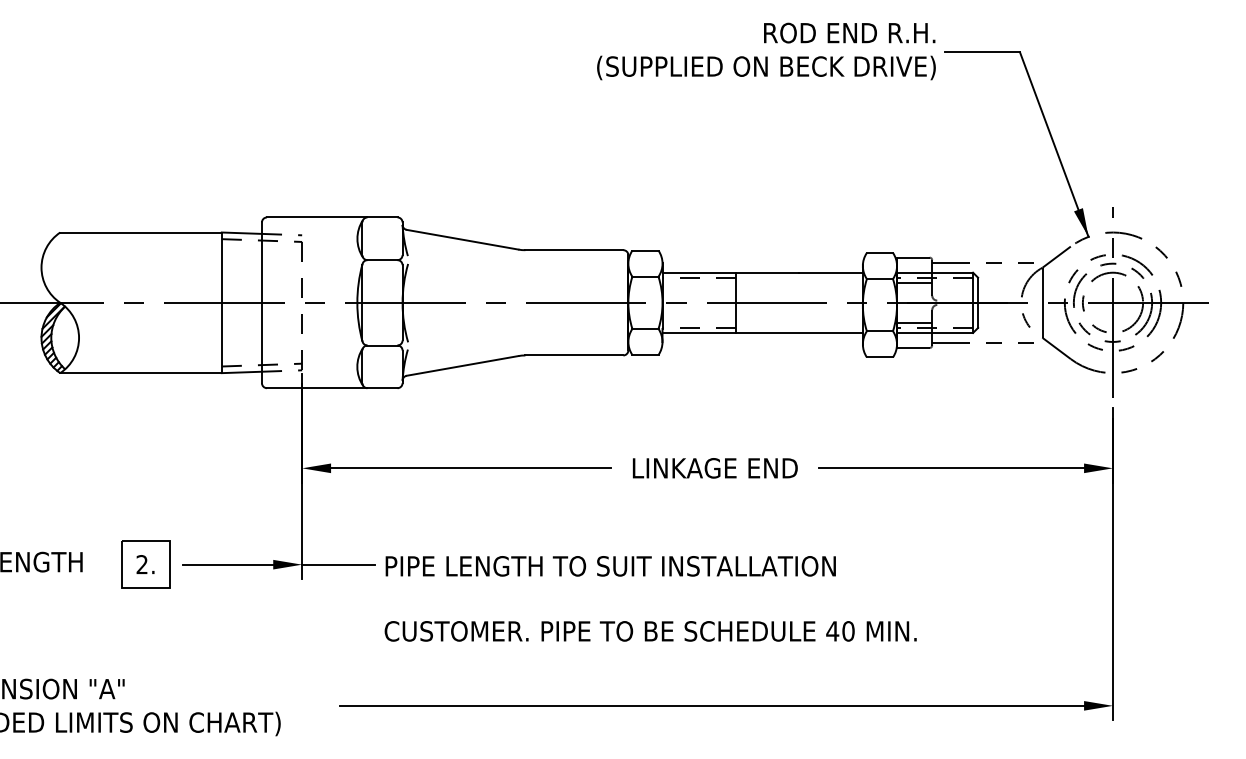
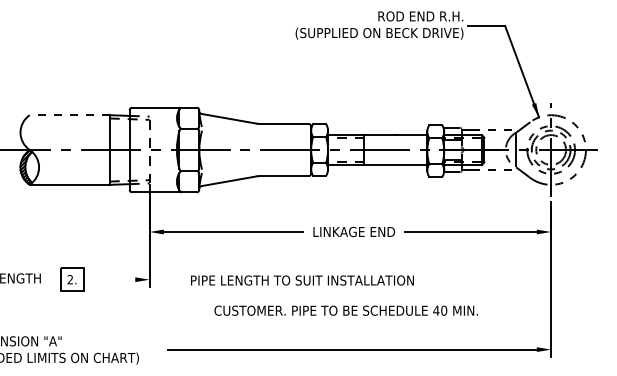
line: (140, 233) -> (69, 115), solid -> dashed
line: (227, 564) -> (112, 279), removed
line: (338, 564) -> (167, 279), removed
text: (649, 630) -> (345, 310), moved

